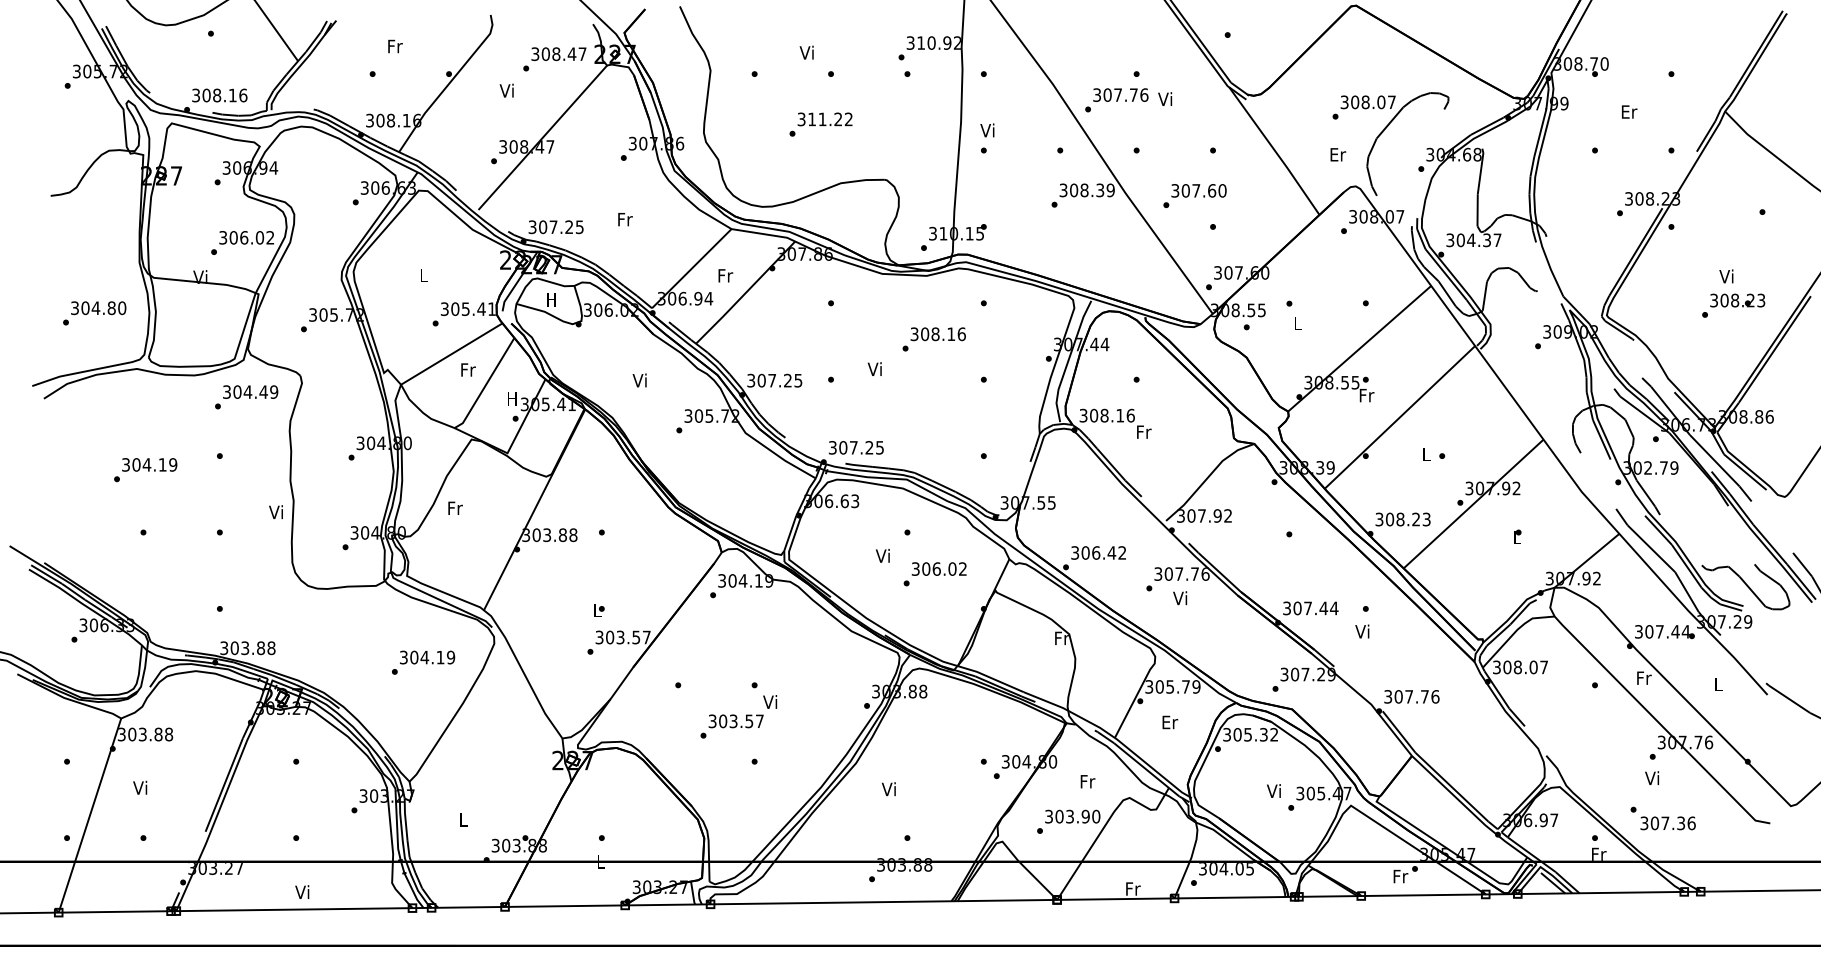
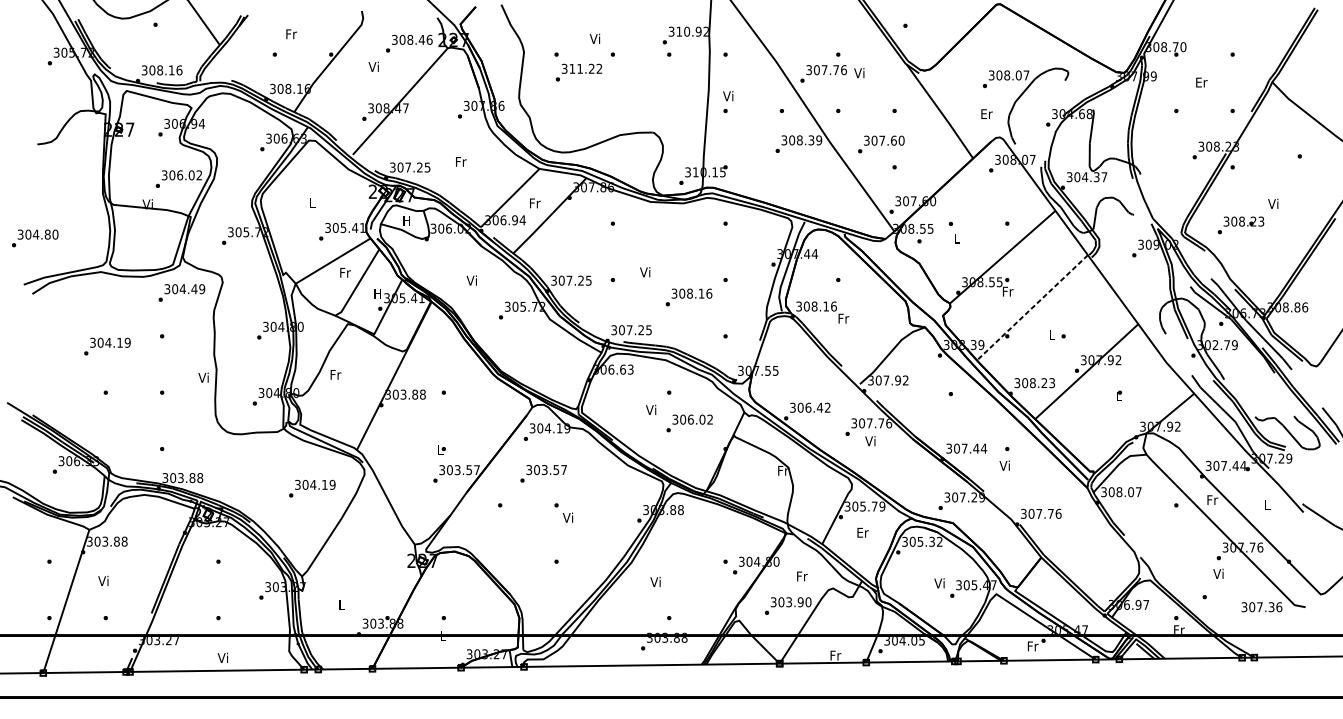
text: (582, 54) -> (429, 40), 308.47 -> 308.46
text: (820, 124) -> (578, 72), moved
text: (1733, 305) -> (1240, 225), moved
text: (94, 313) -> (35, 238), moved
text: (933, 339) -> (688, 297), moved
line: (1399, 417) -> (1032, 307), solid -> dashed
text: (731, 726) -> (543, 473), moved
text: (1667, 823) -> (1261, 607), moved

